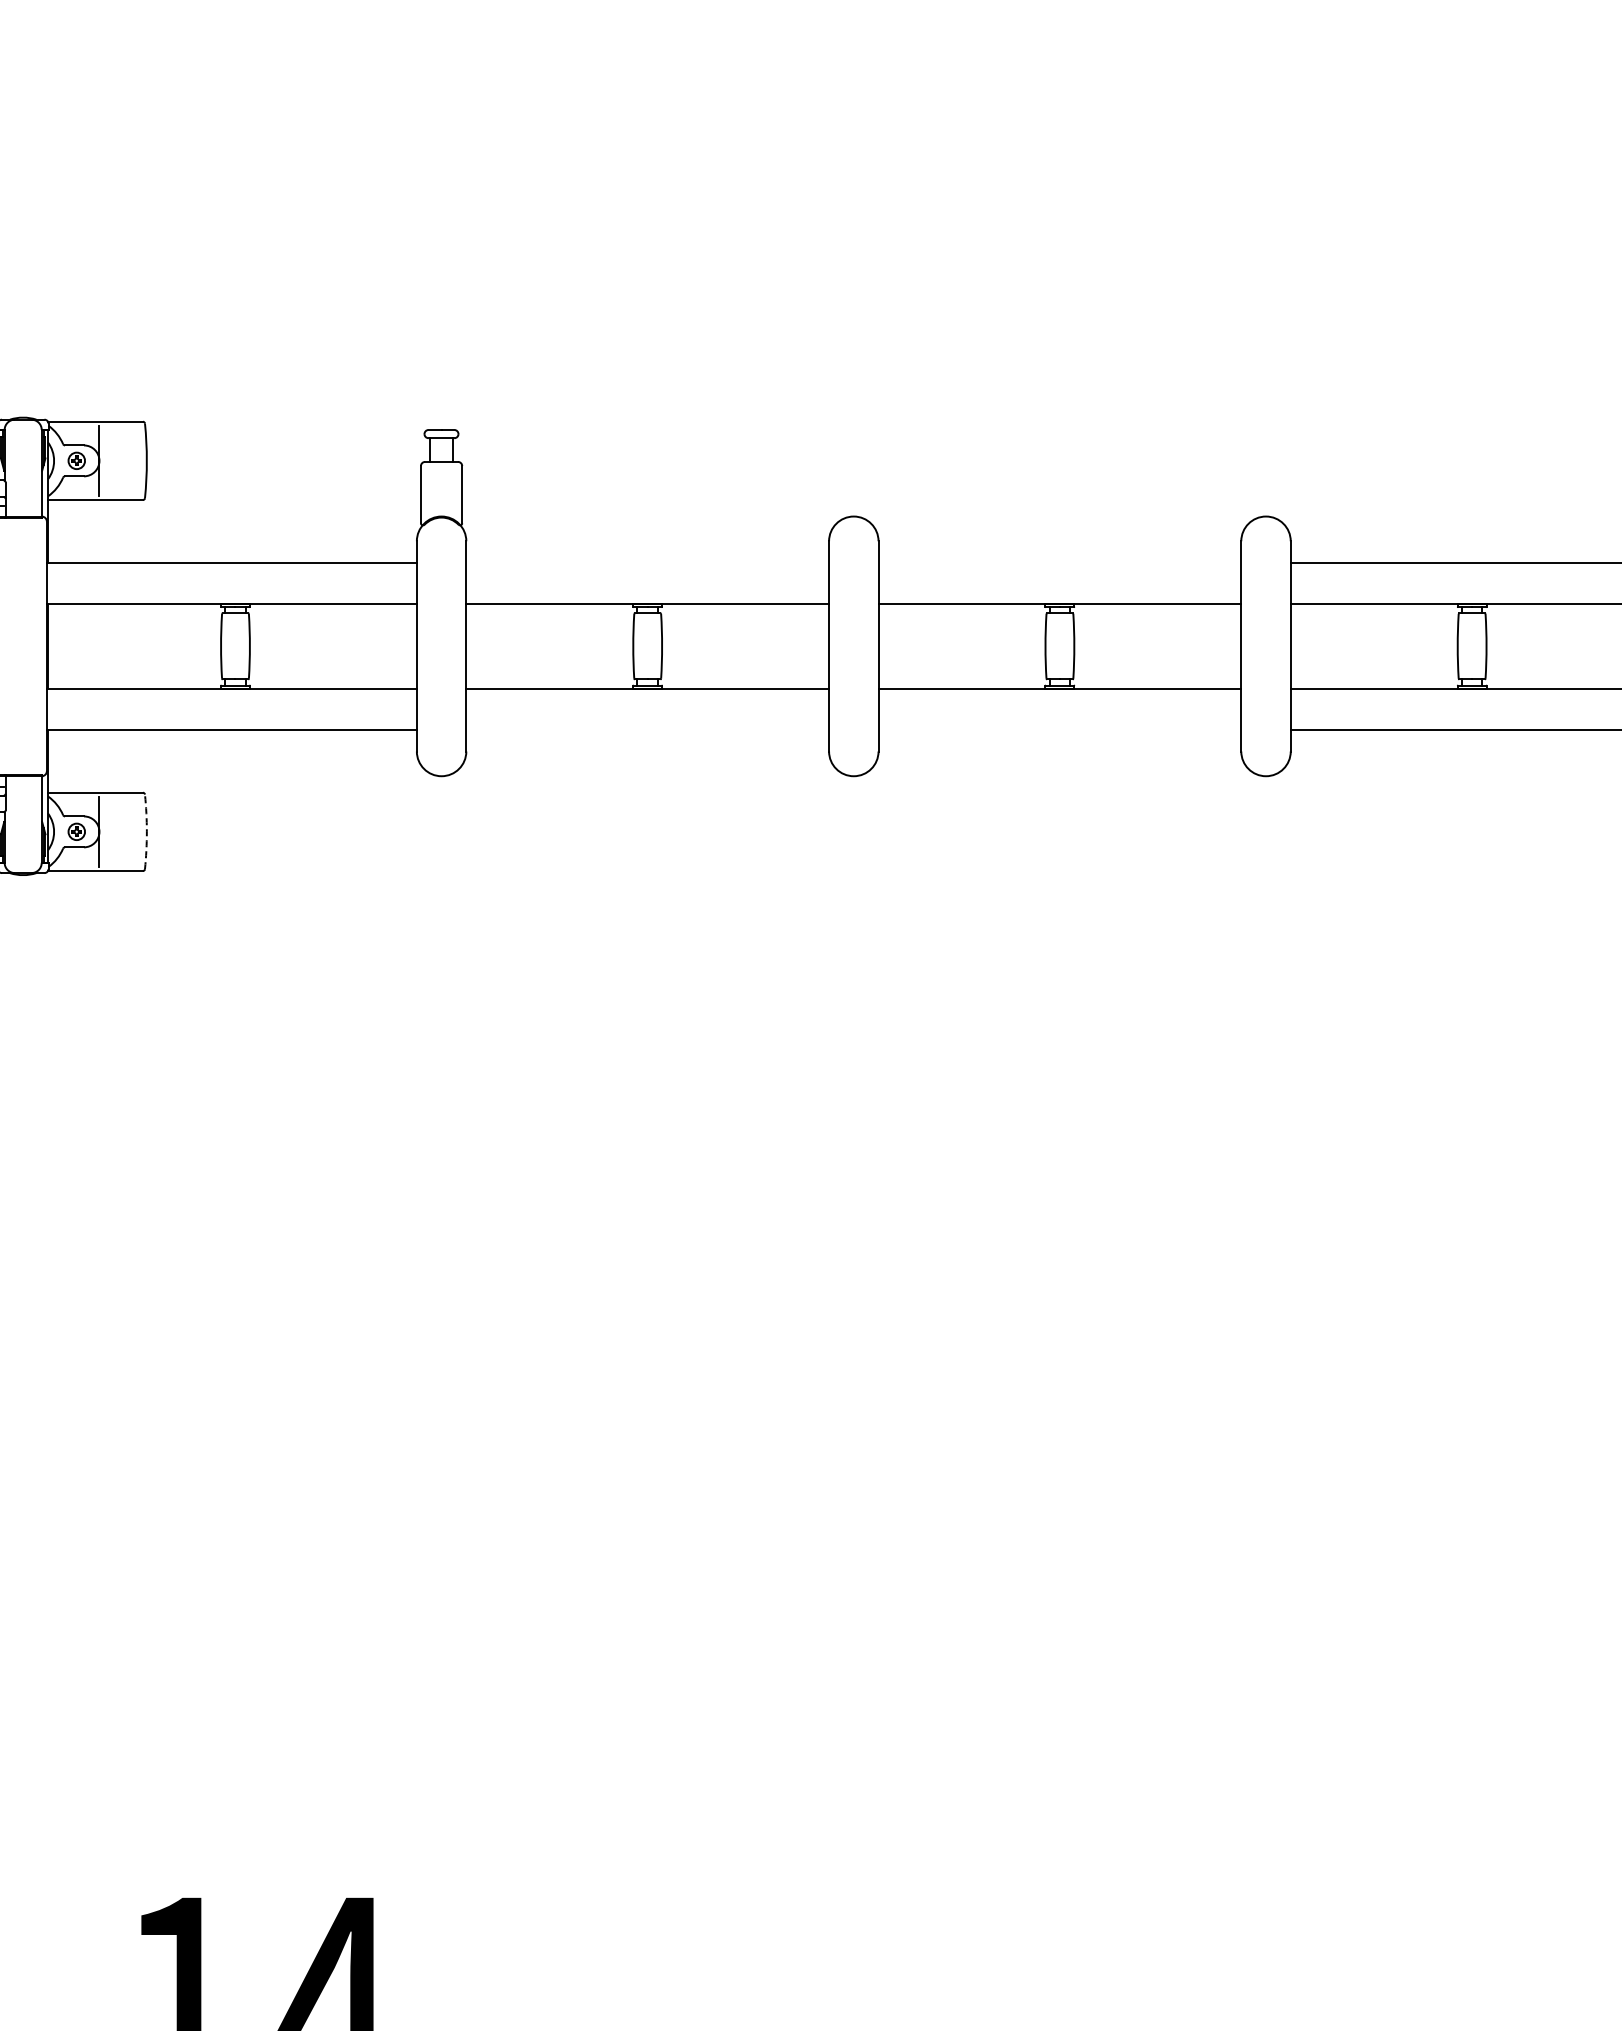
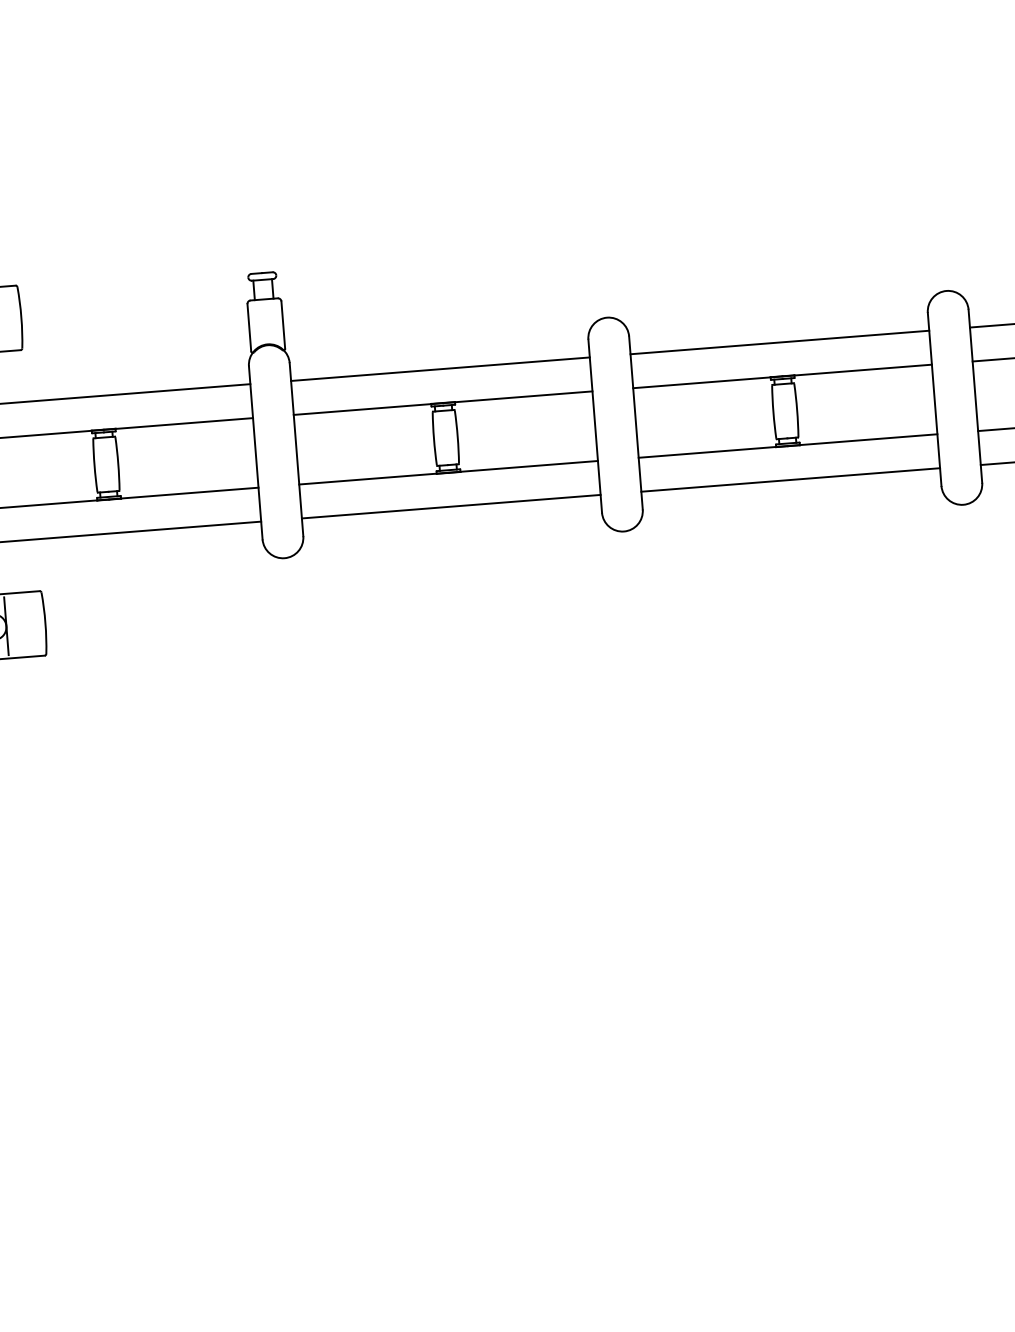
line: (647, 562) -> (440, 368), added
line: (1059, 562) -> (779, 342), added
line: (647, 729) -> (451, 506), added
line: (1059, 729) -> (790, 479), added
arc: (146, 831) -> (45, 622), dashed -> solid

